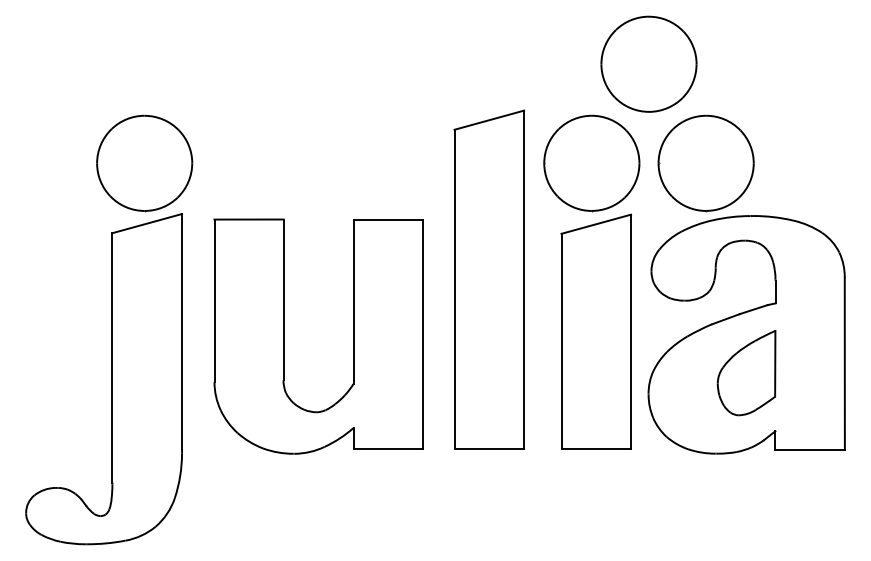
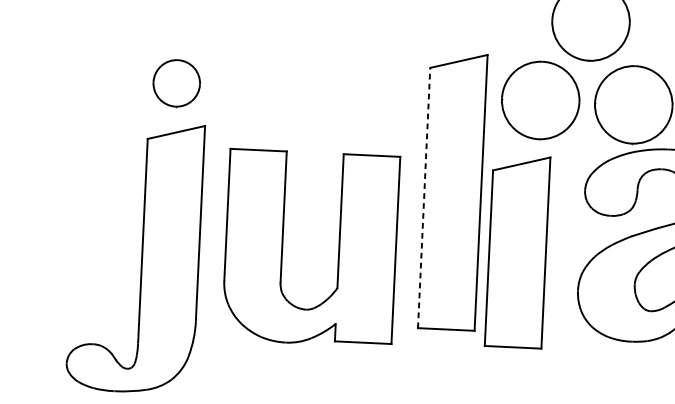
part: (144, 163) -> (176, 83), size x0.6
line: (454, 289) -> (424, 197), solid -> dashed
part: (595, 331) -> (517, 251), moved
part: (284, 336) -> (283, 246), moved

